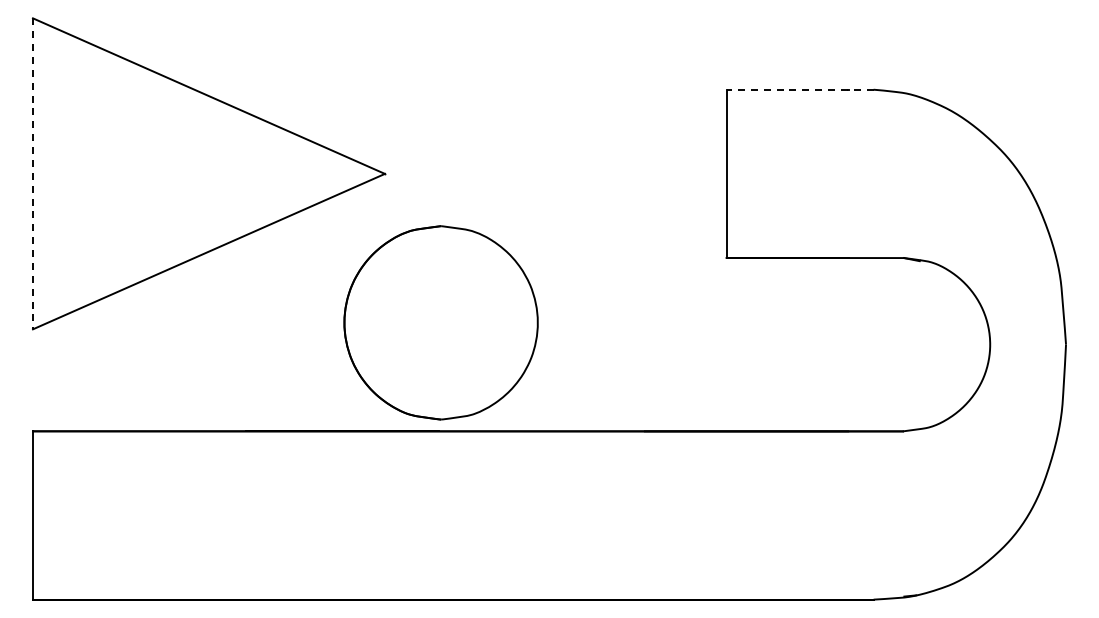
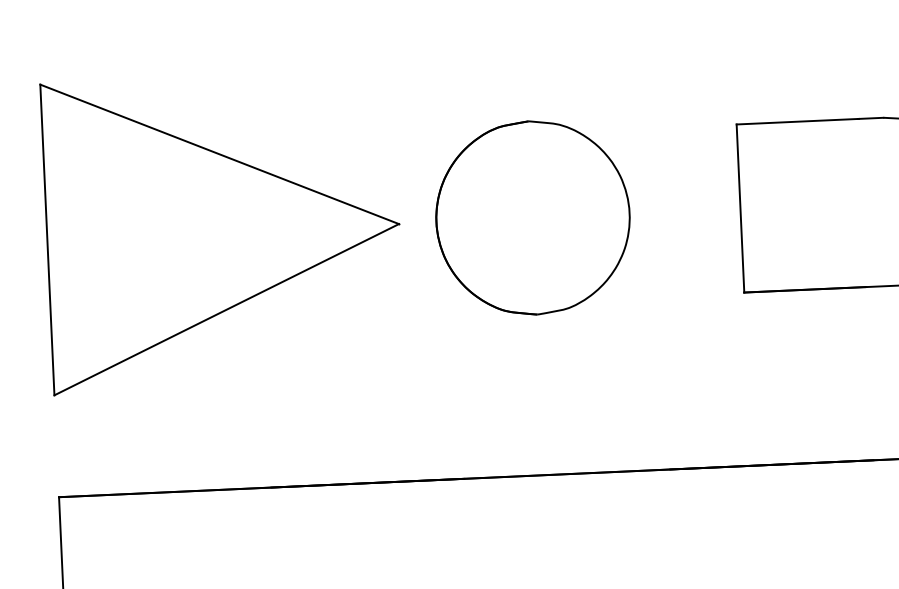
line: (799, 89) -> (809, 120), dashed -> solid
line: (32, 174) -> (46, 240), dashed -> solid
part: (440, 322) -> (532, 217), moved

